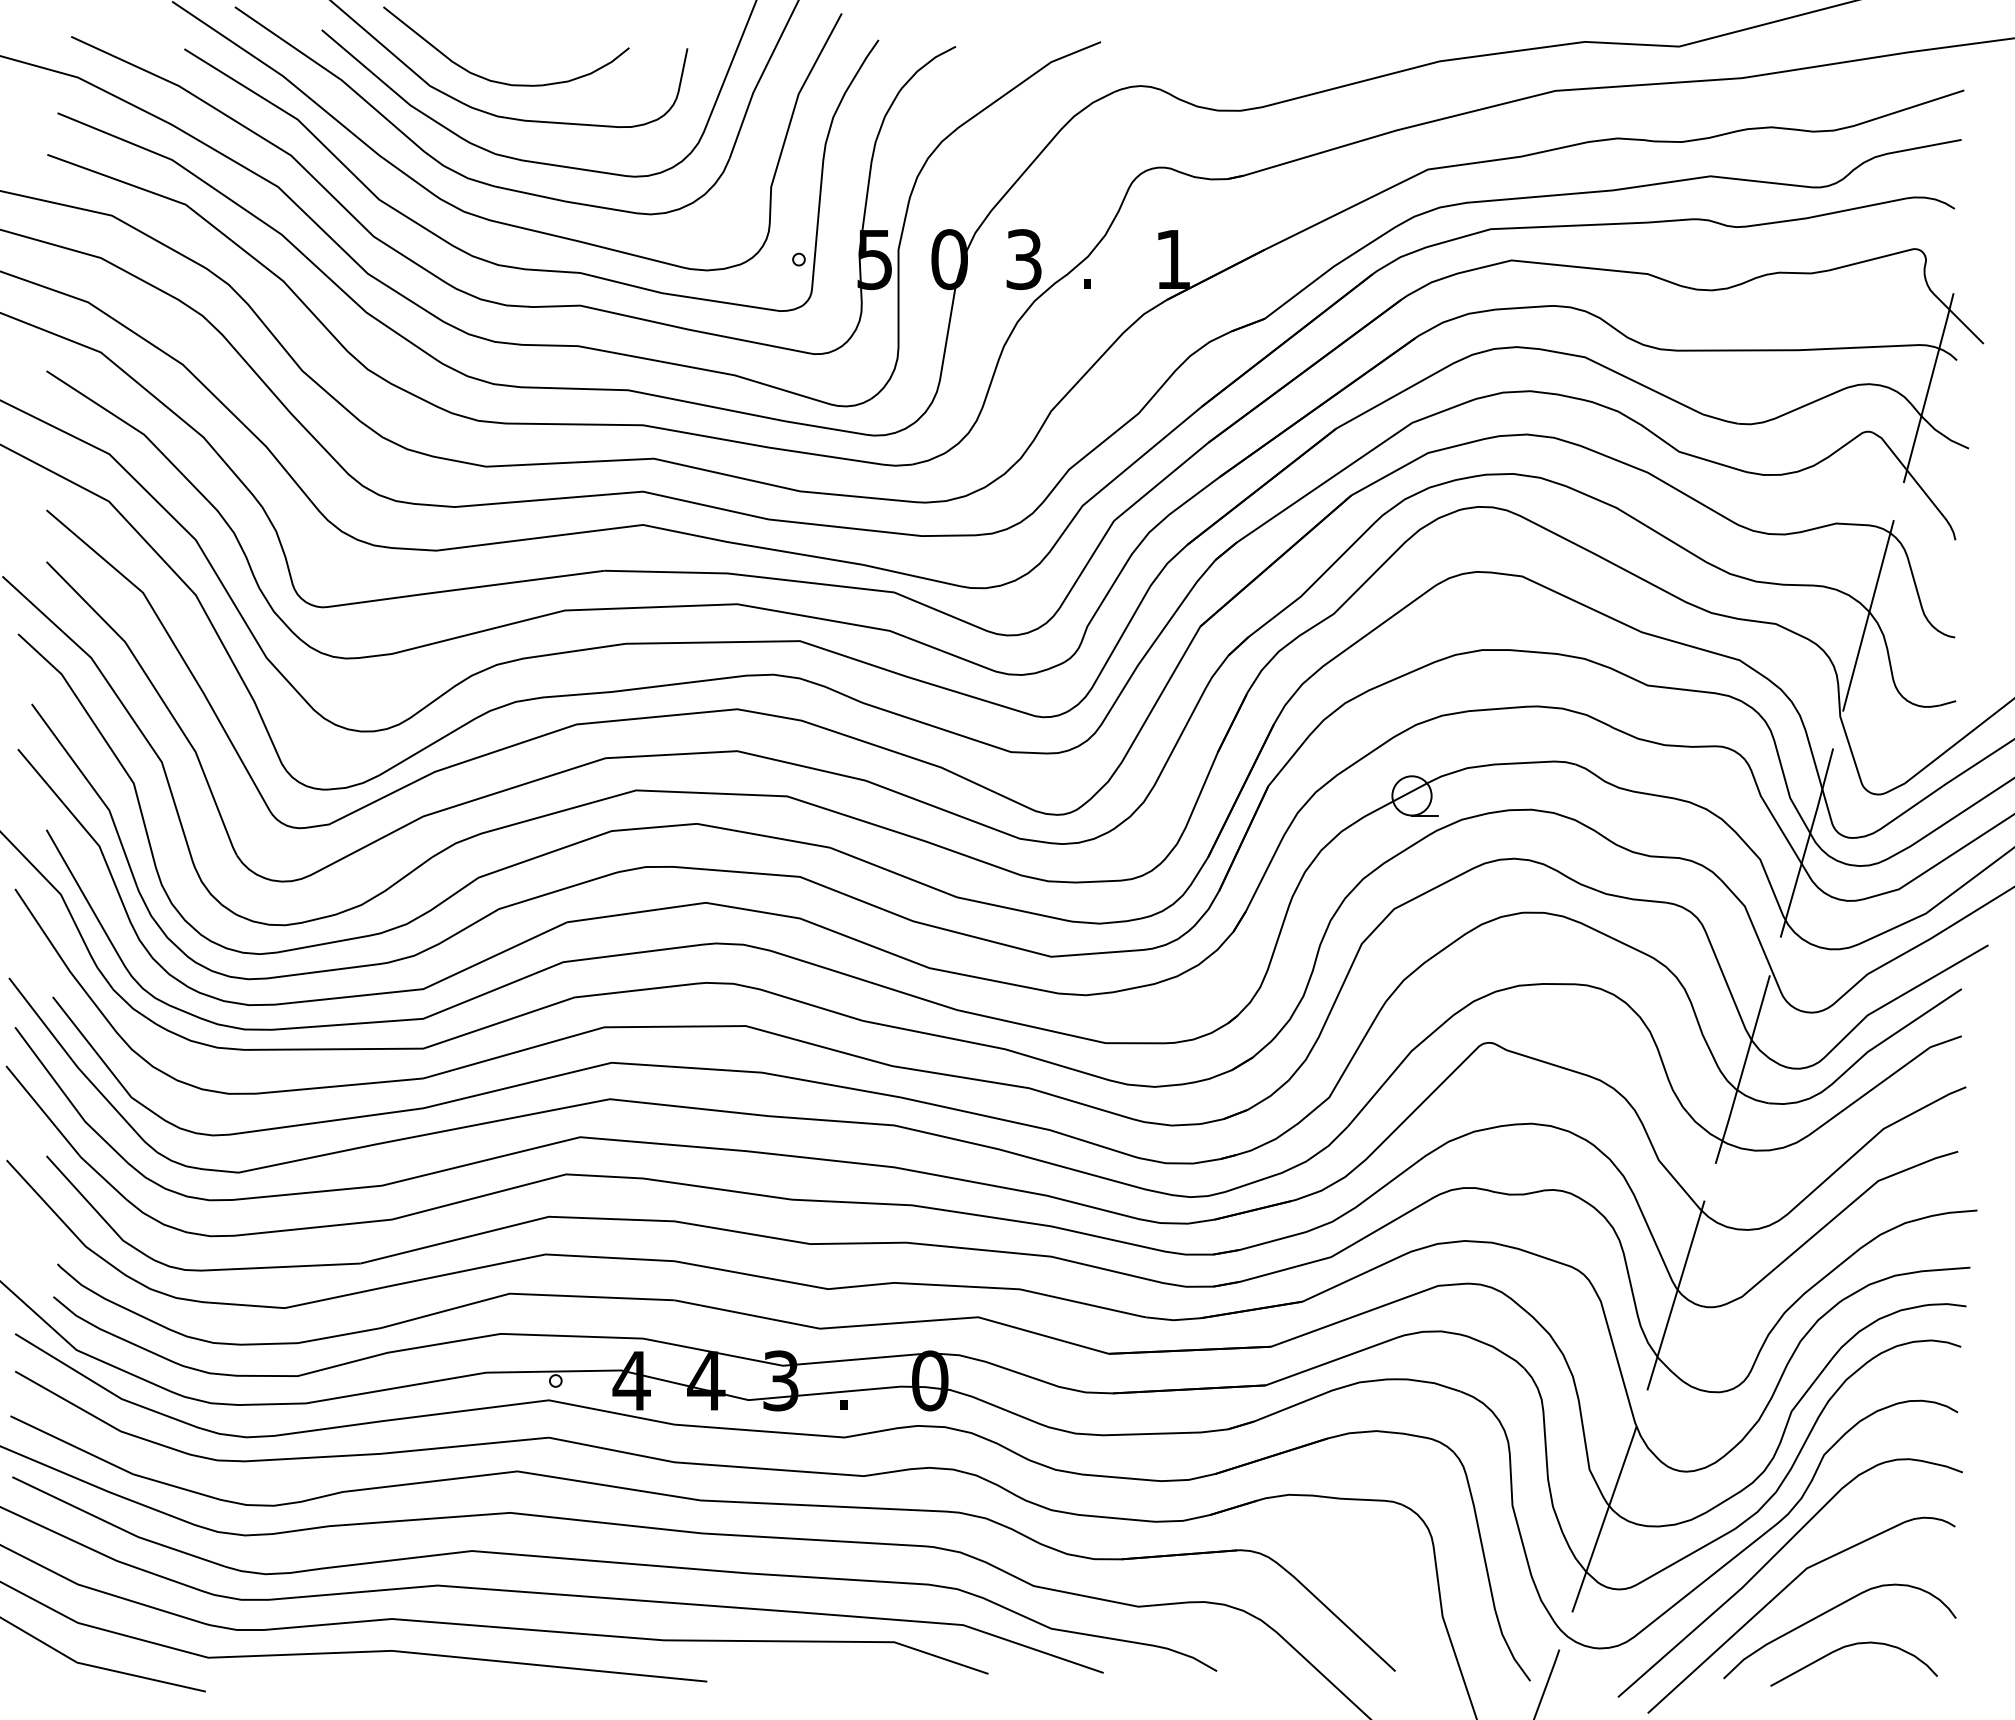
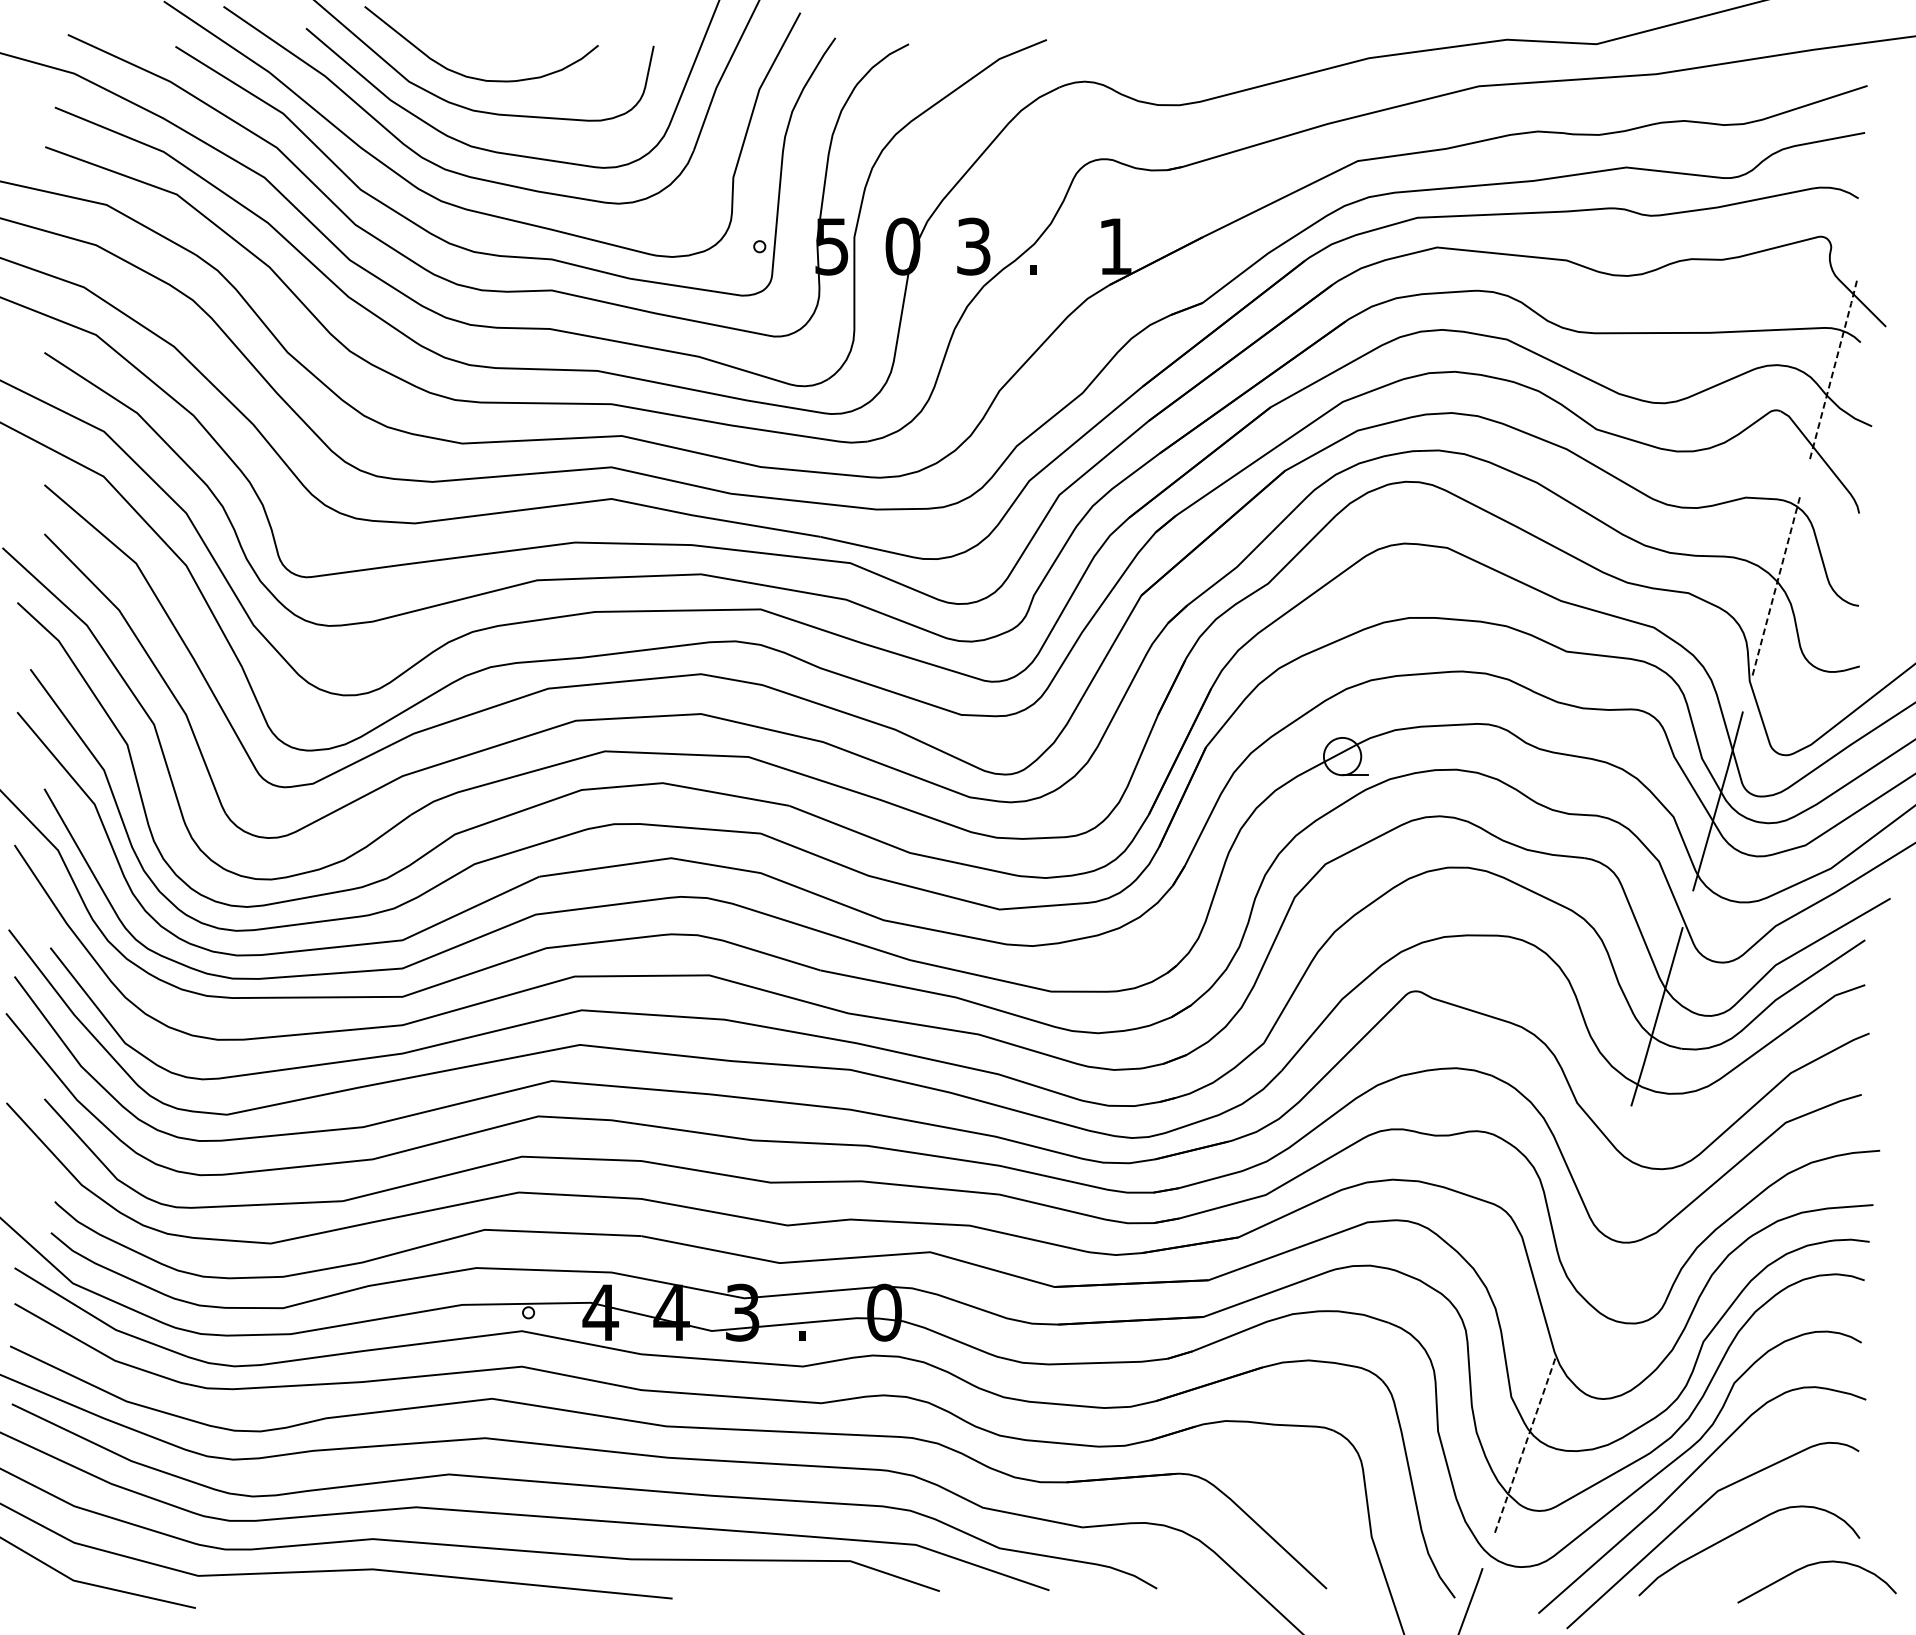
line: (1929, 386) -> (1834, 367), solid -> dashed
line: (1868, 615) -> (1776, 585), solid -> dashed
line: (1675, 1295) -> (1593, 1231), removed
line: (1604, 1519) -> (1525, 1444), solid -> dashed
curve: (1850, 1646) -> (1813, 1565), moved

